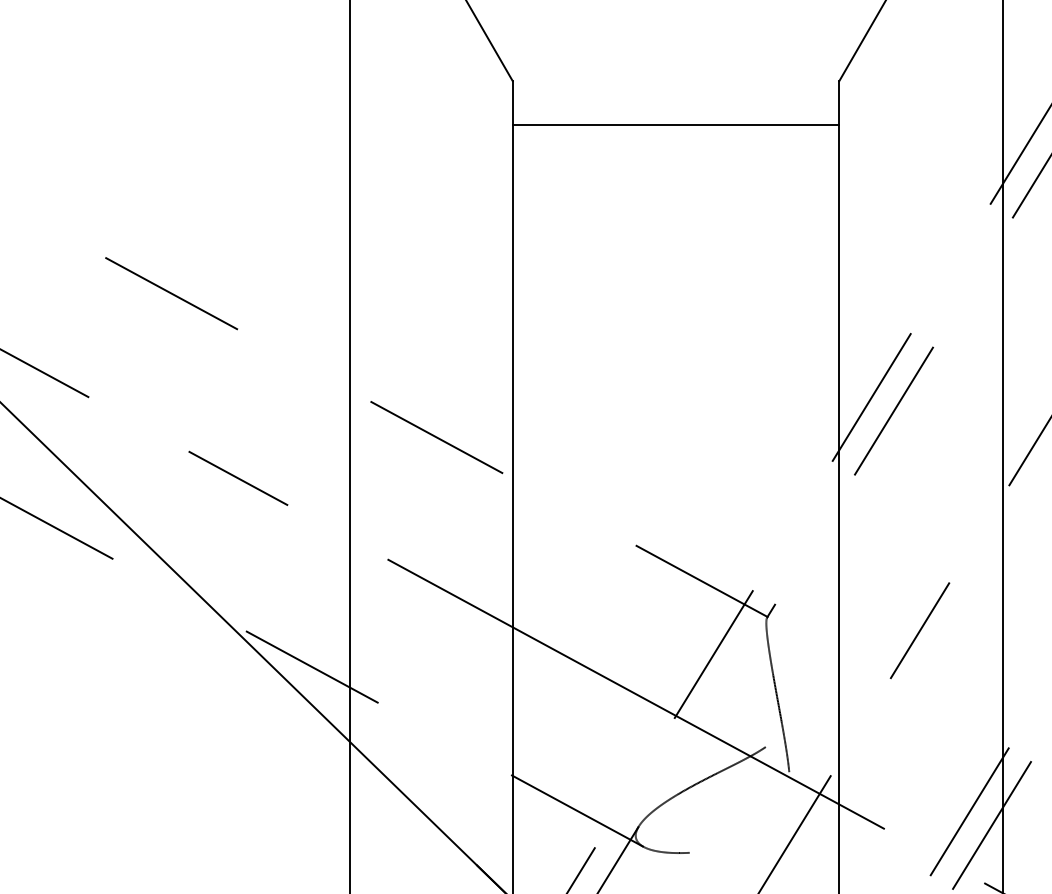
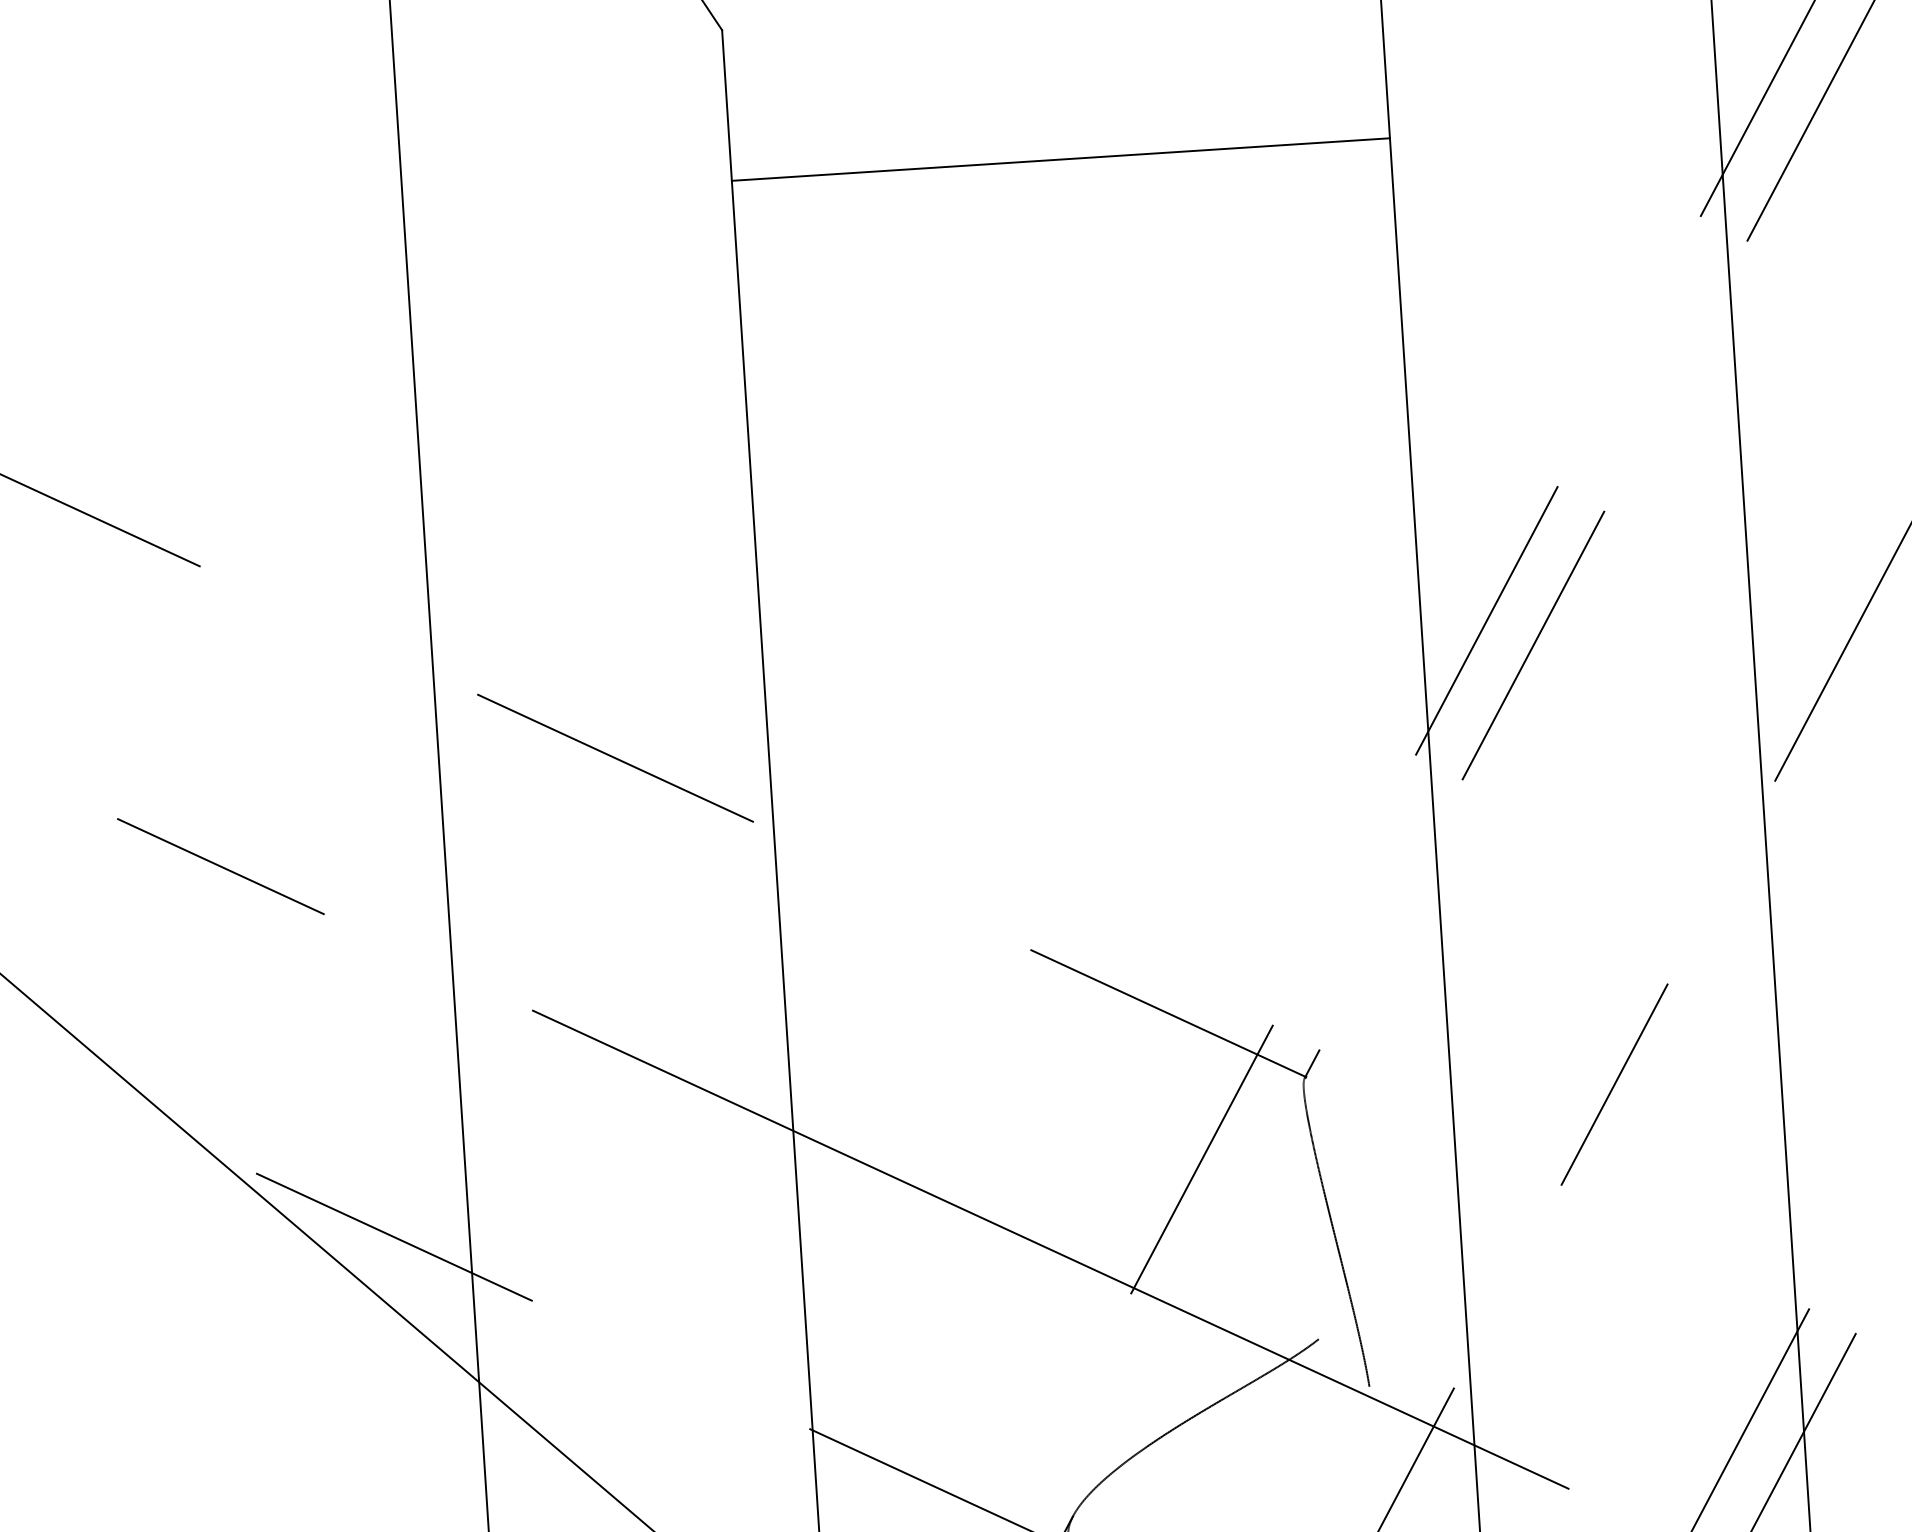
line: (675, 124) -> (1059, 158), moved

